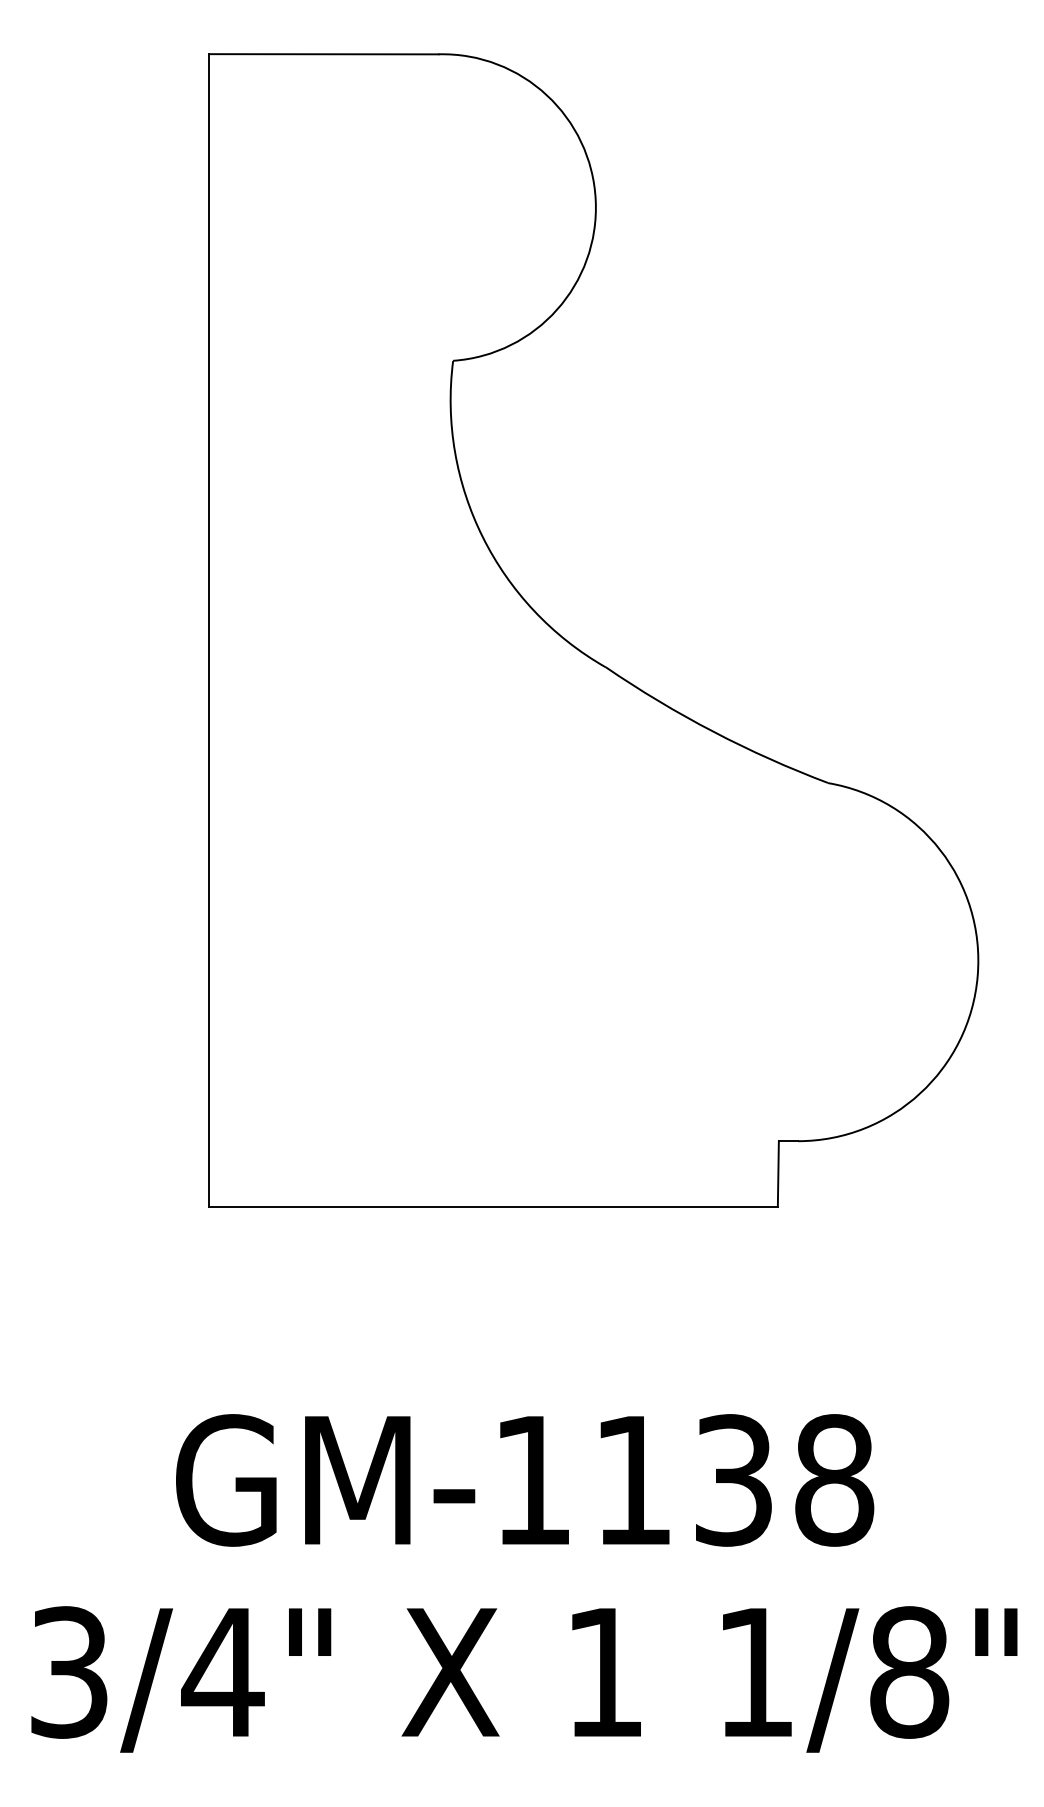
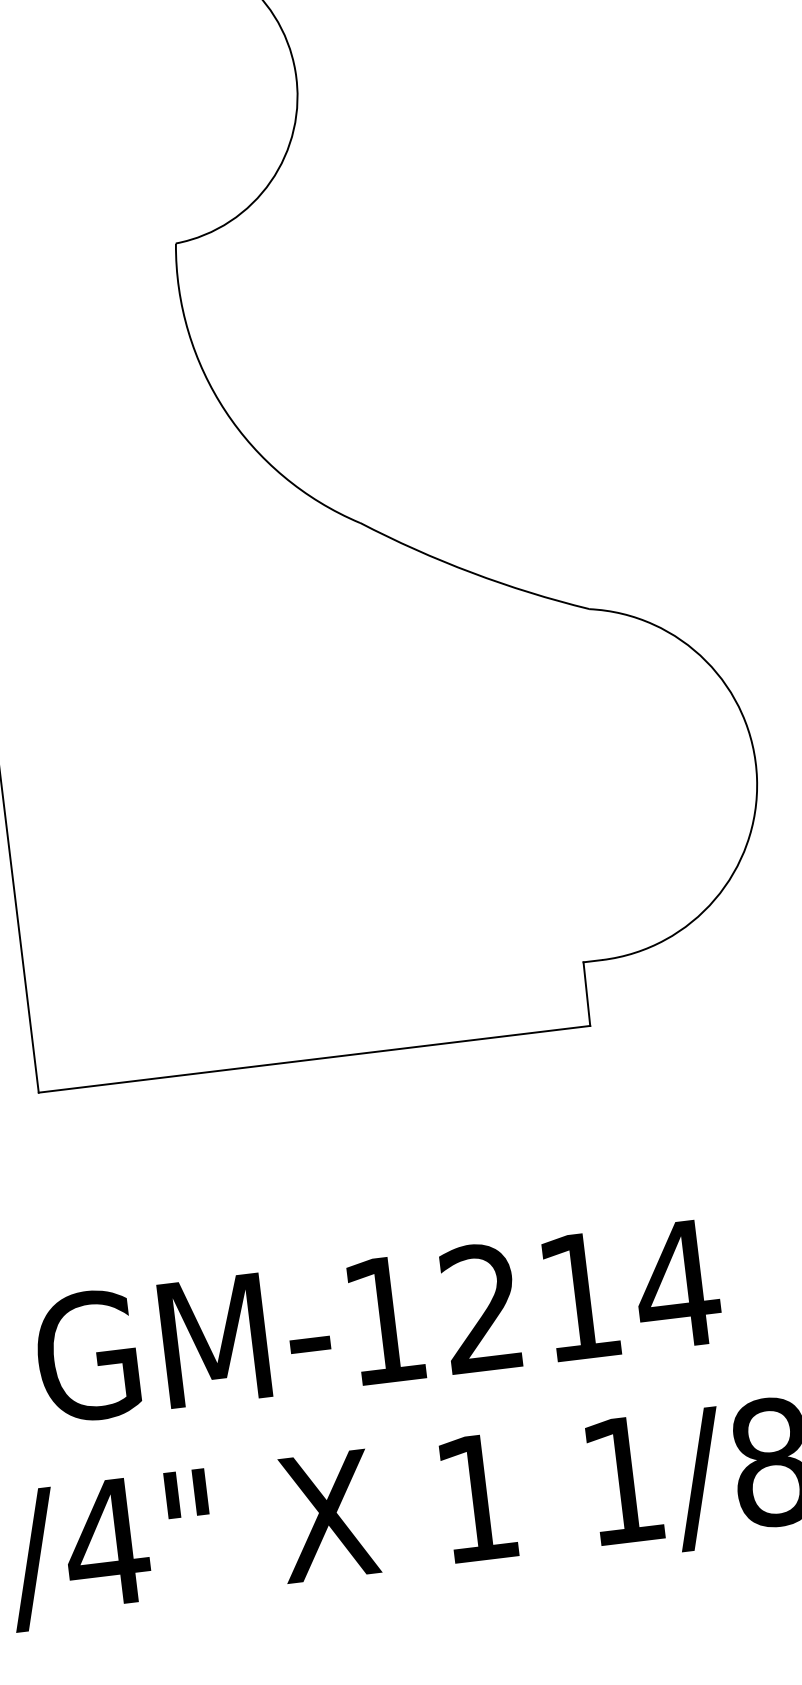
text: (735, 1480) -> (581, 1296), GM-1138 -> GM-1214

